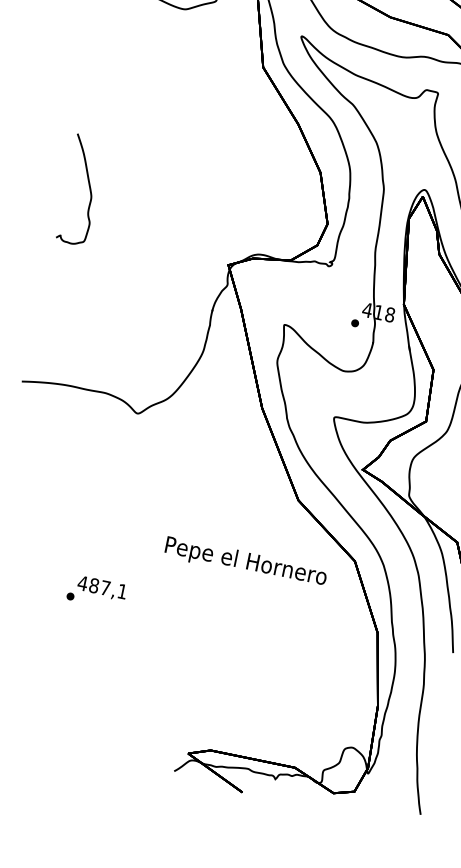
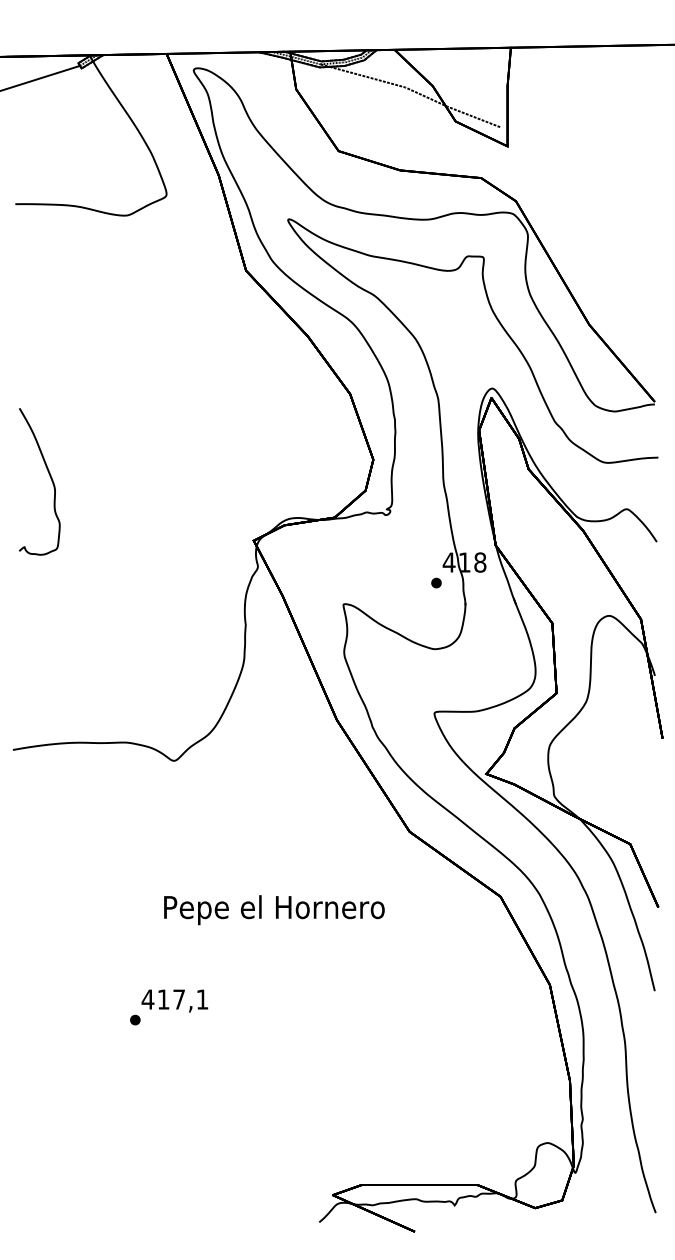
text: (245, 563) -> (274, 910), moved
text: (94, 585) -> (163, 999), 487,1 -> 417,1

